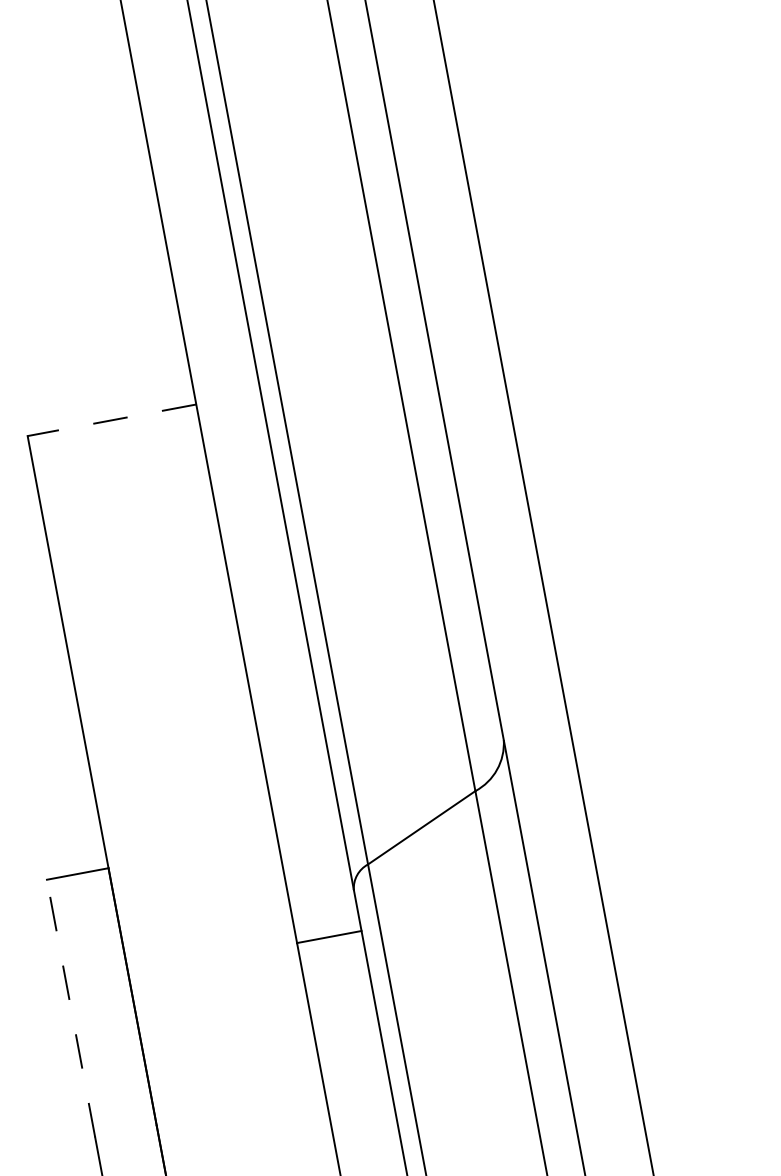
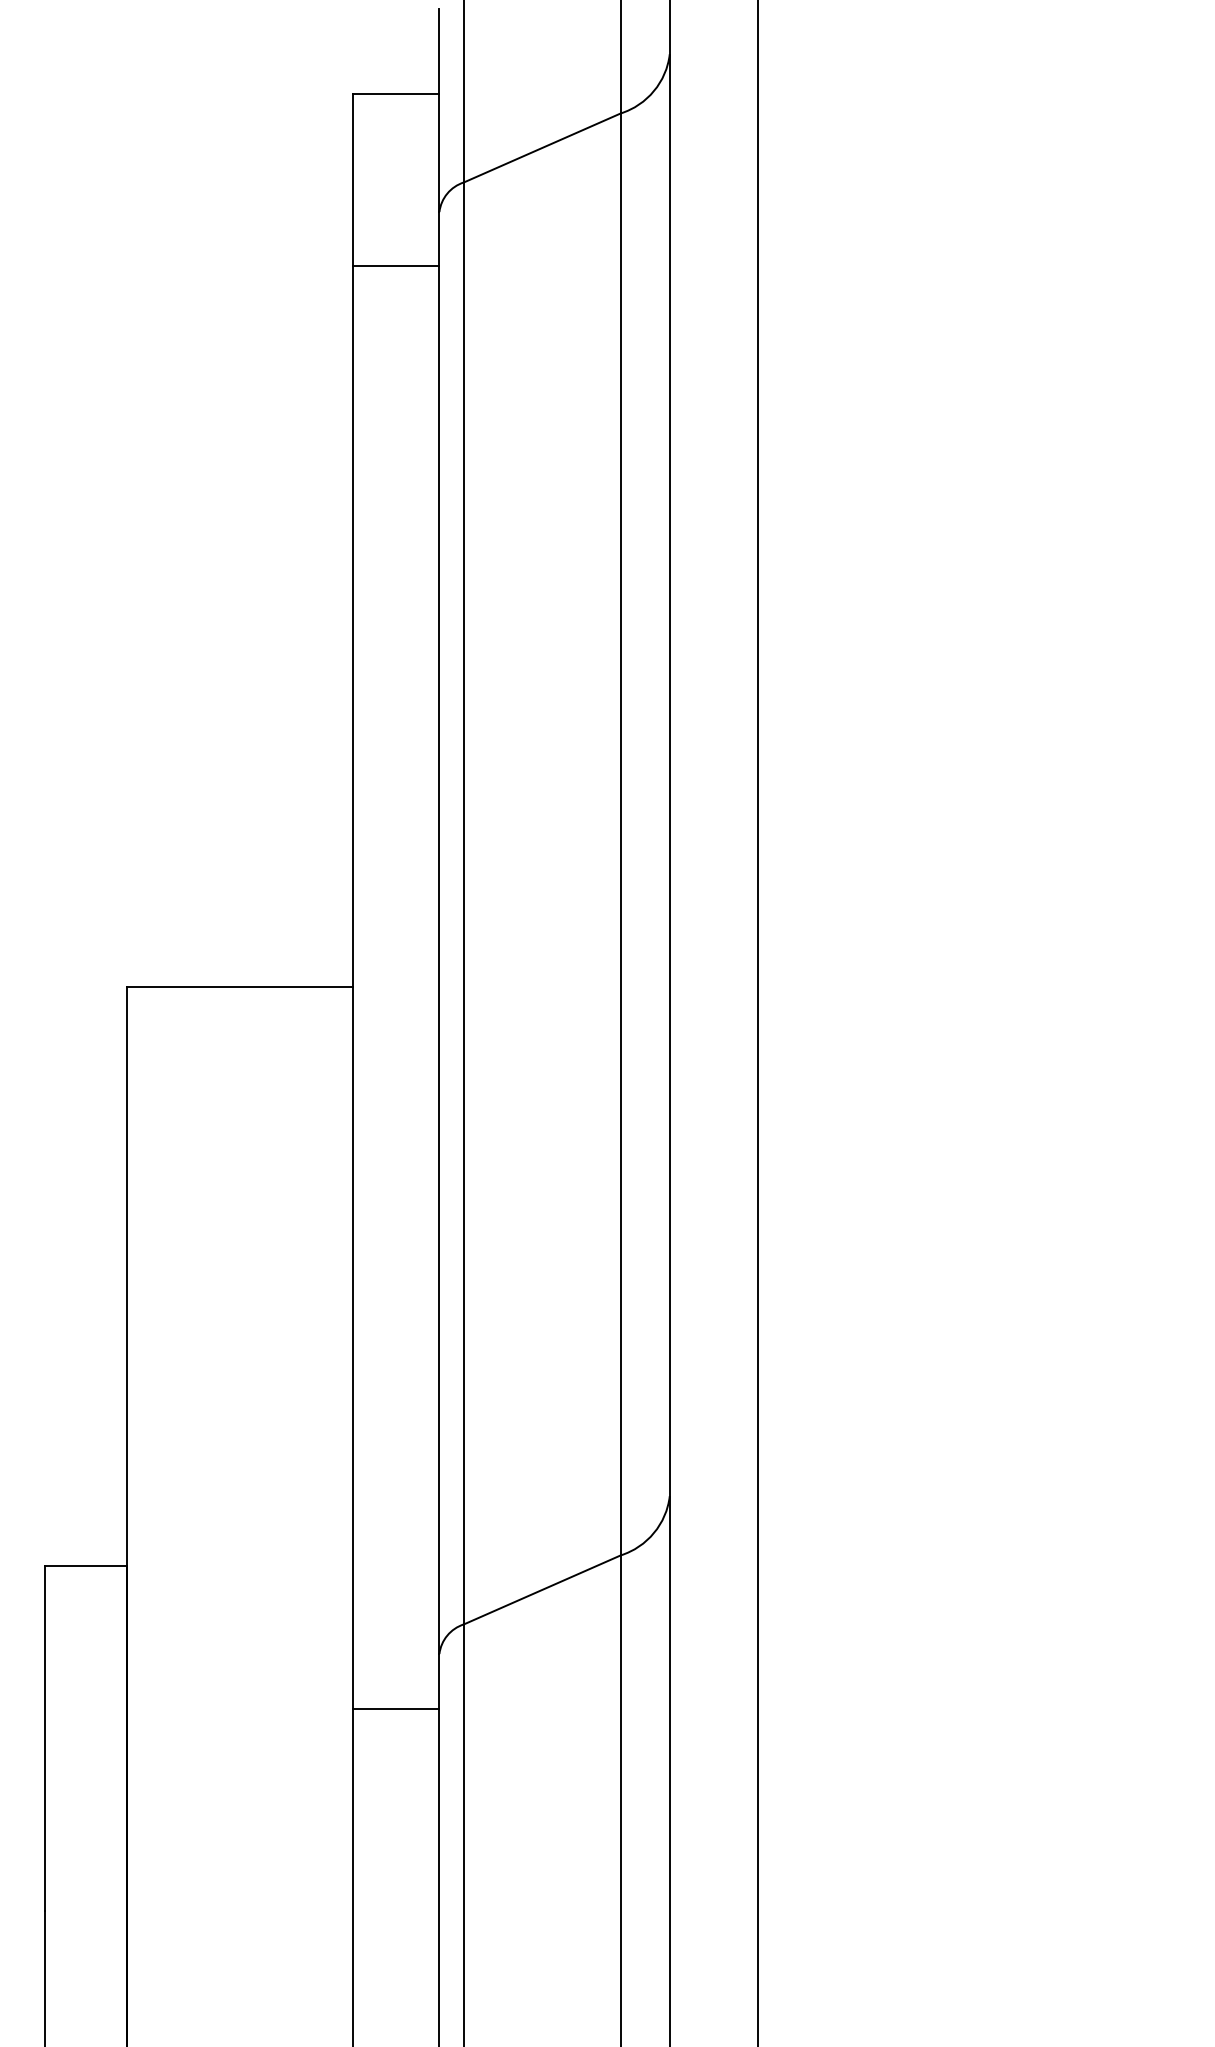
line: (112, 420) -> (240, 987), dashed -> solid
line: (70, 1008) -> (44, 1738), dashed -> solid

